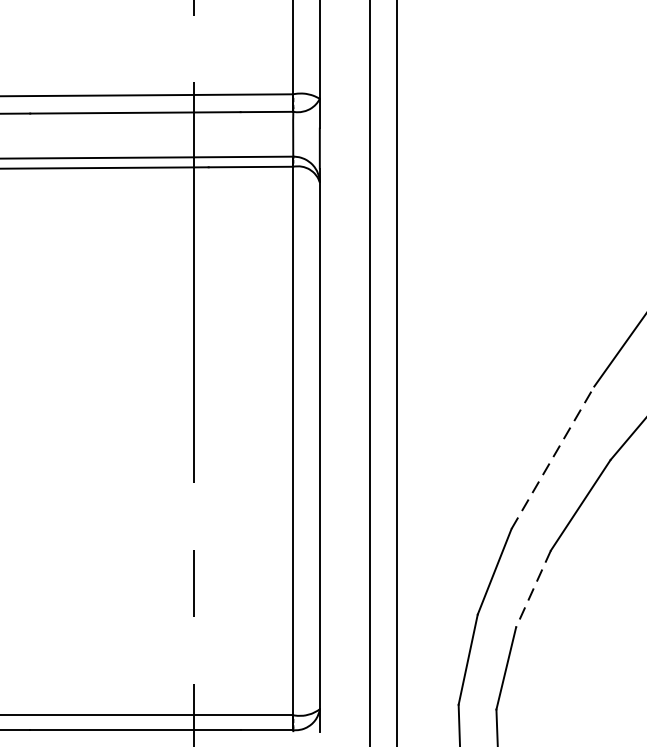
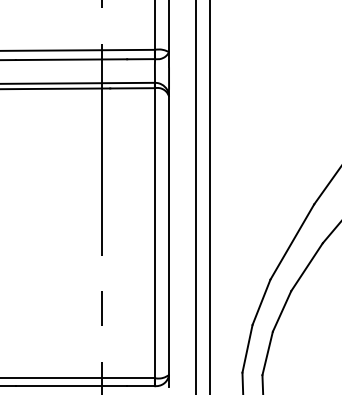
line: (553, 458) -> (292, 242), dashed -> solid
line: (532, 589) -> (281, 311), dashed -> solid

